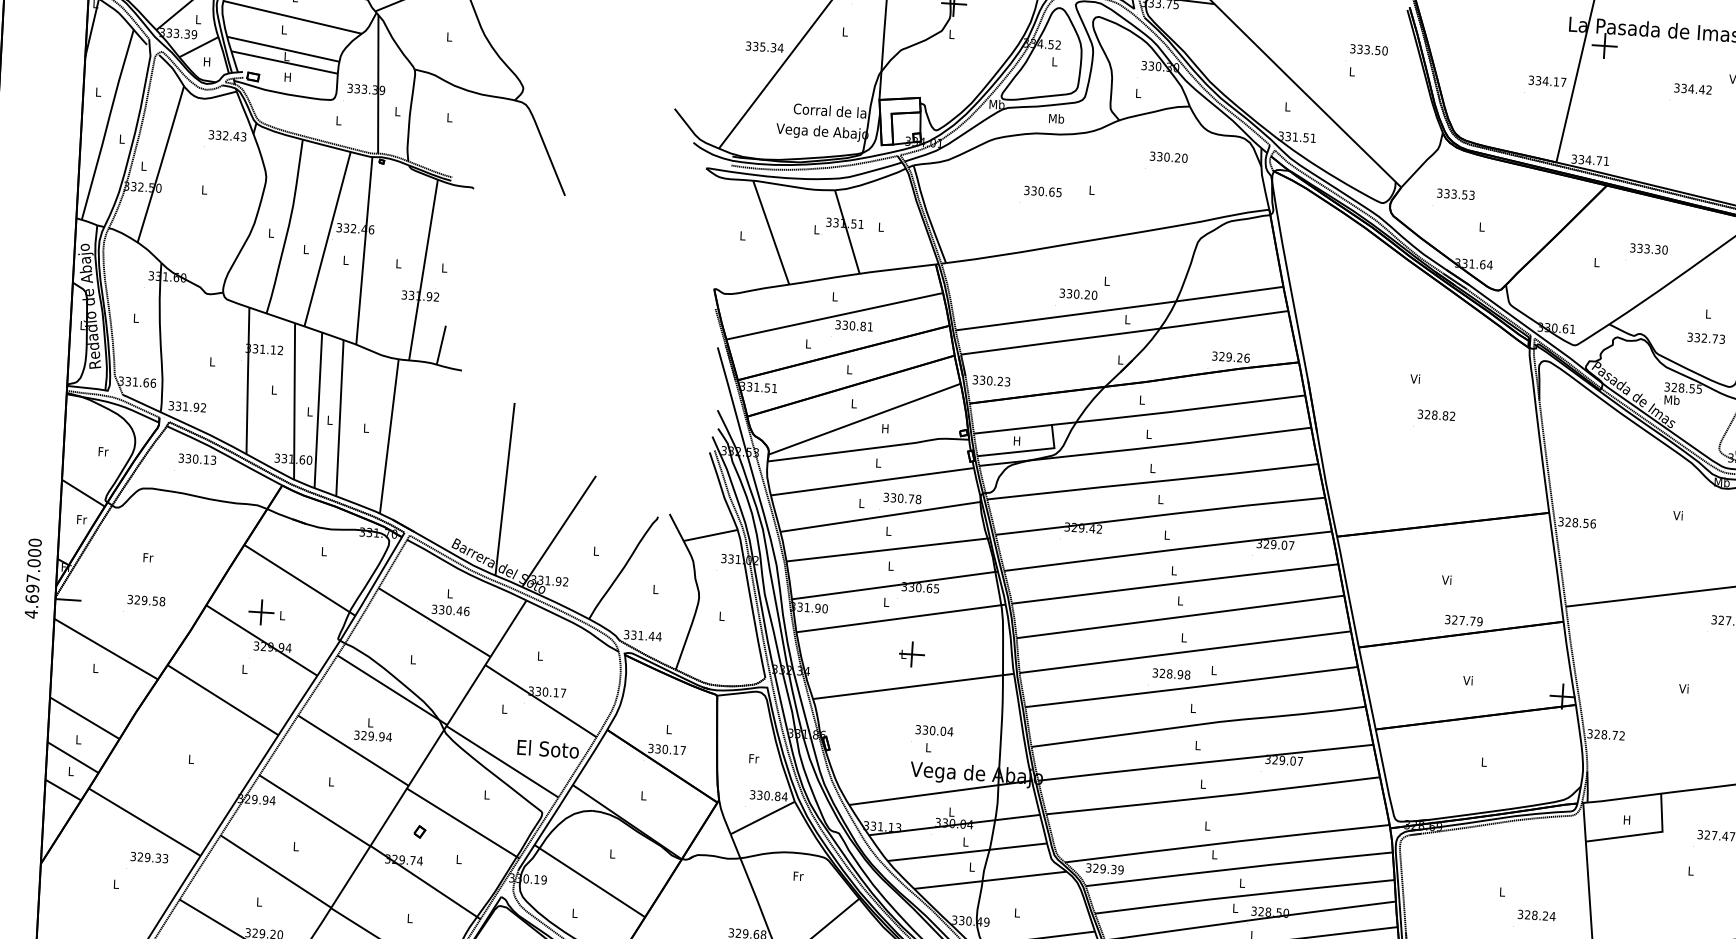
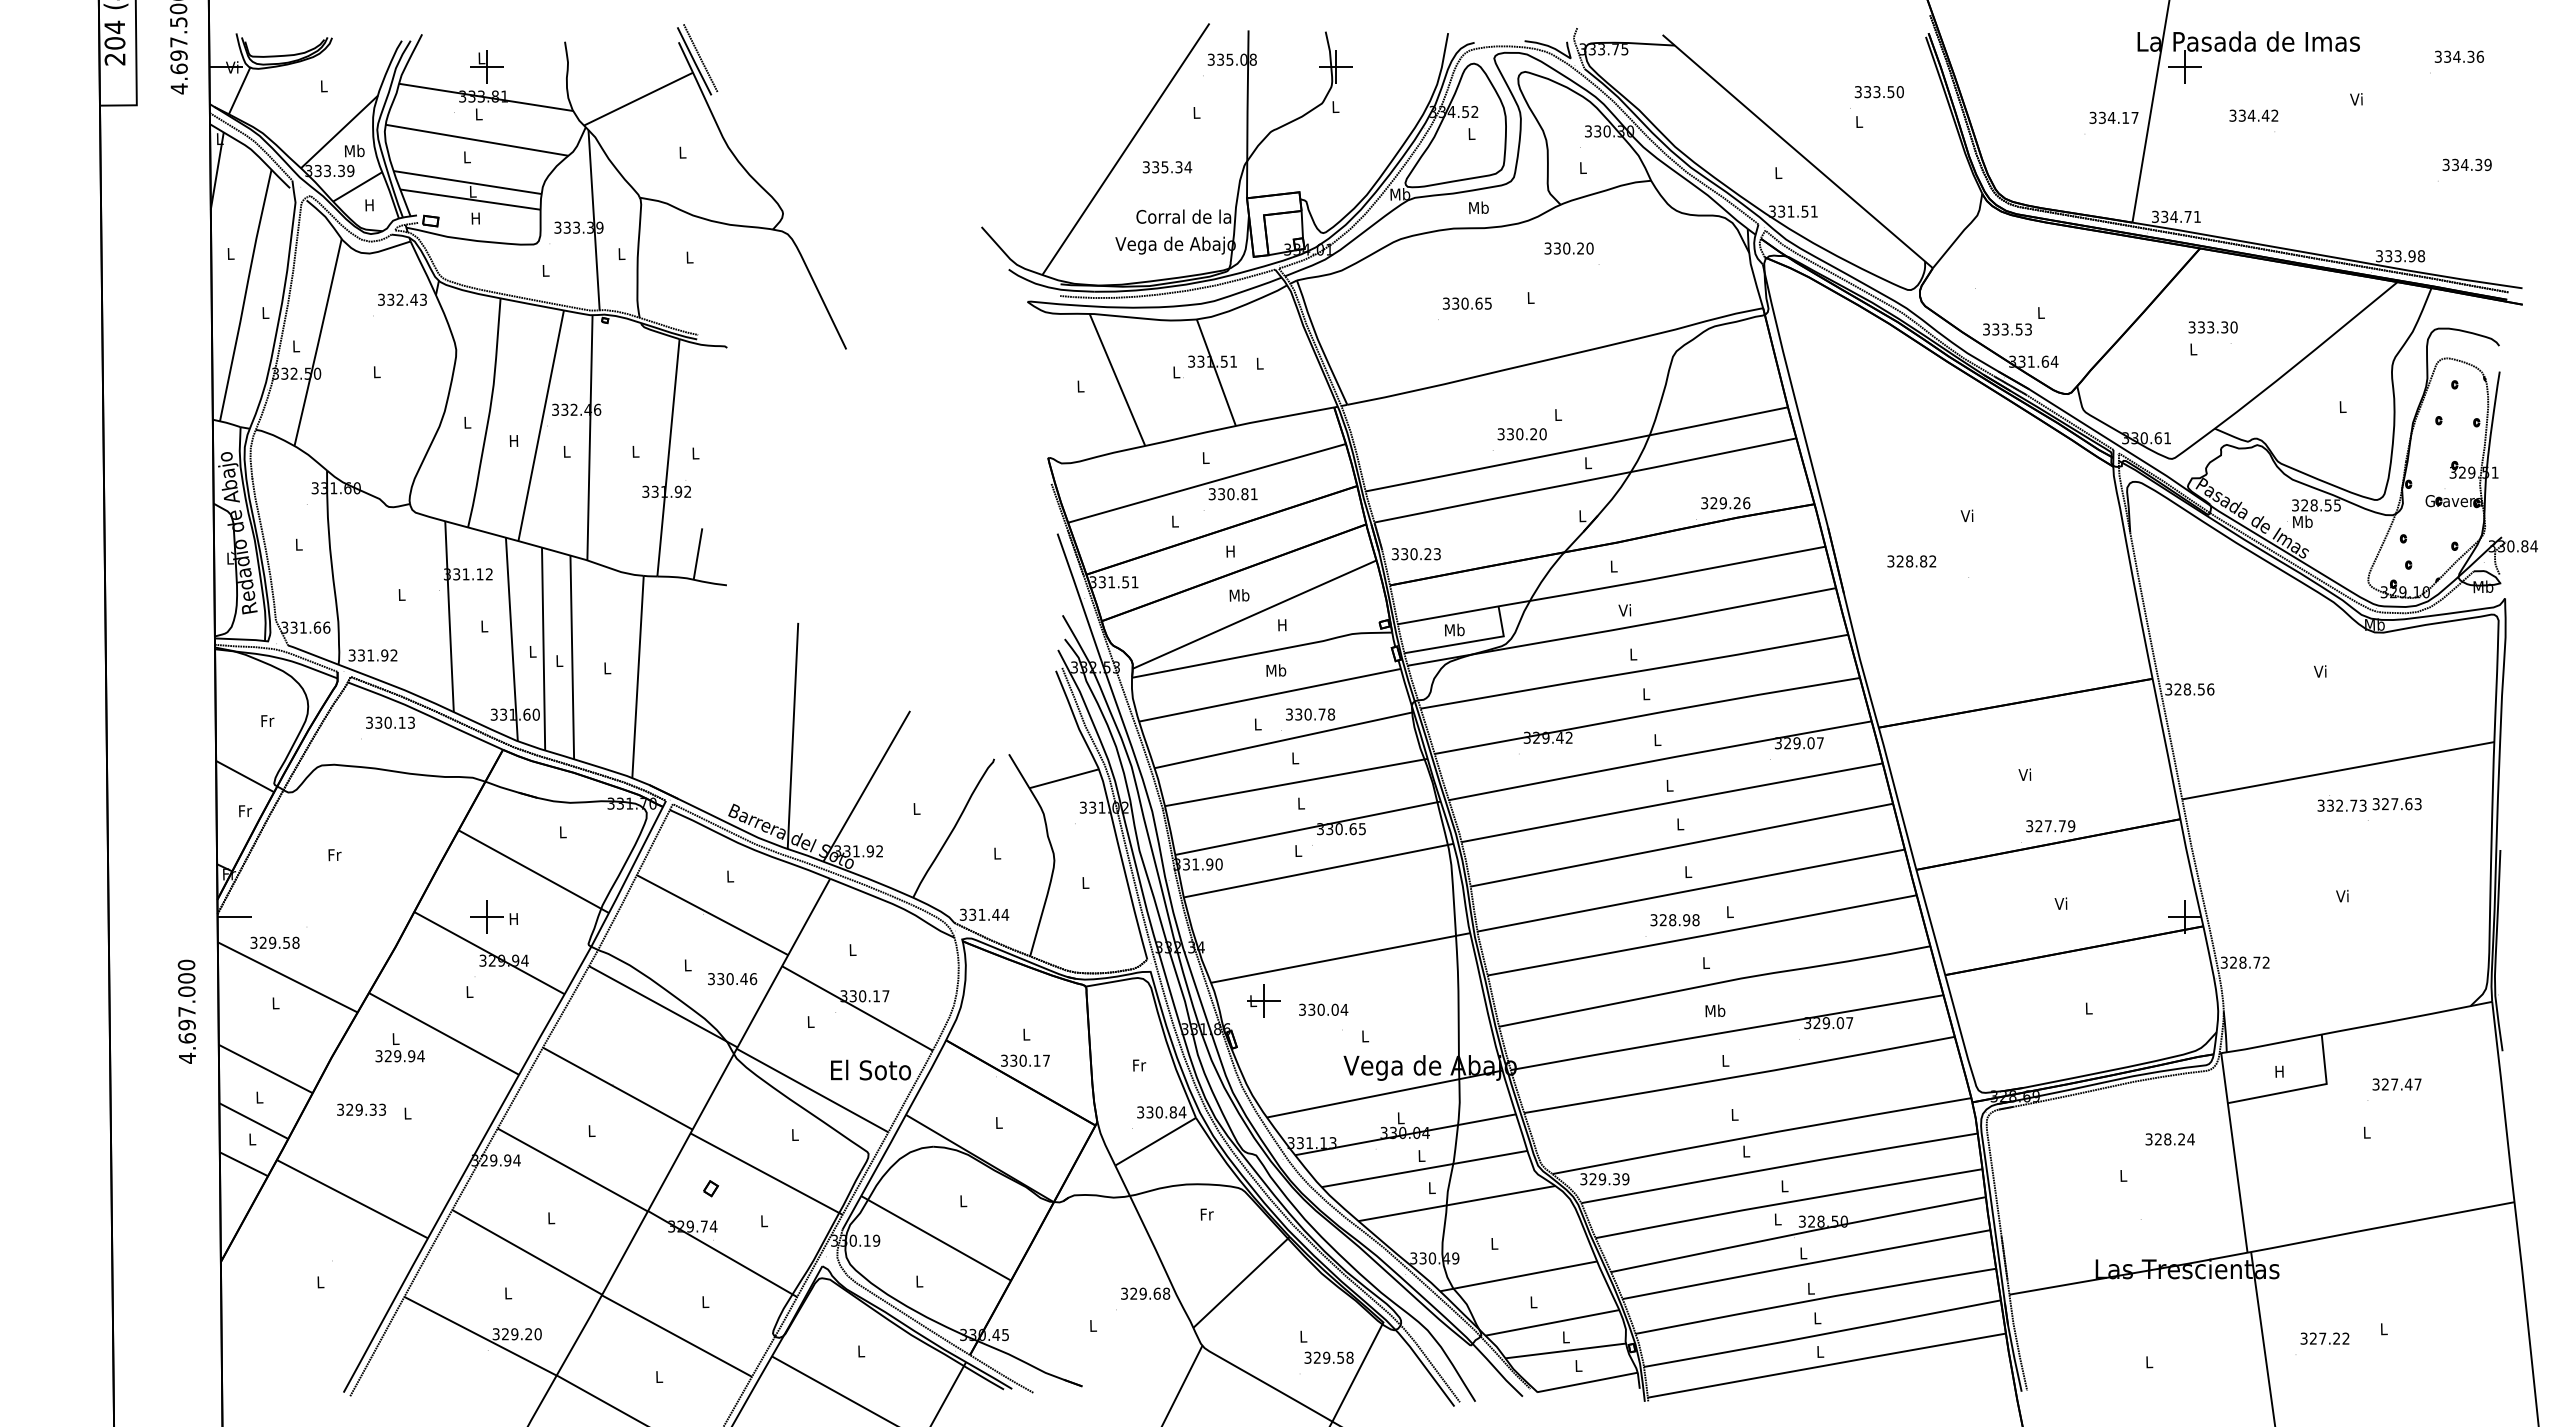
text: (198, 19) -> (354, 150), L -> Mb
text: (764, 47) -> (1167, 167), moved
text: (1692, 88) -> (2253, 115), moved
text: (1168, 157) -> (1568, 248), moved
text: (1455, 194) -> (2007, 329), moved
text: (305, 249) -> (513, 440), L -> H
text: (1648, 249) -> (2212, 327), moved
text: (1705, 336) -> (2341, 803), moved
text: (849, 369) -> (1230, 551), L -> H
text: (854, 403) -> (1239, 595), L -> Mb
text: (1436, 415) -> (1911, 561), moved
text: (1148, 434) -> (1624, 610), L -> Vi
text: (1017, 440) -> (1454, 629), H -> Mb
text: (878, 463) -> (1276, 670), L -> Mb
text: (32, 578) -> (186, 1011), moved
text: (146, 600) -> (274, 942), moved
text: (450, 610) -> (732, 979), moved
text: (281, 615) -> (513, 919), L -> H
part: (911, 654) -> (1263, 1000), moved
text: (373, 729) -> (399, 1047), moved
text: (934, 730) -> (1323, 1009), moved
text: (1198, 745) -> (1715, 1010), L -> Mb
text: (149, 857) -> (361, 1109), moved
text: (1536, 915) -> (2169, 1139), moved

